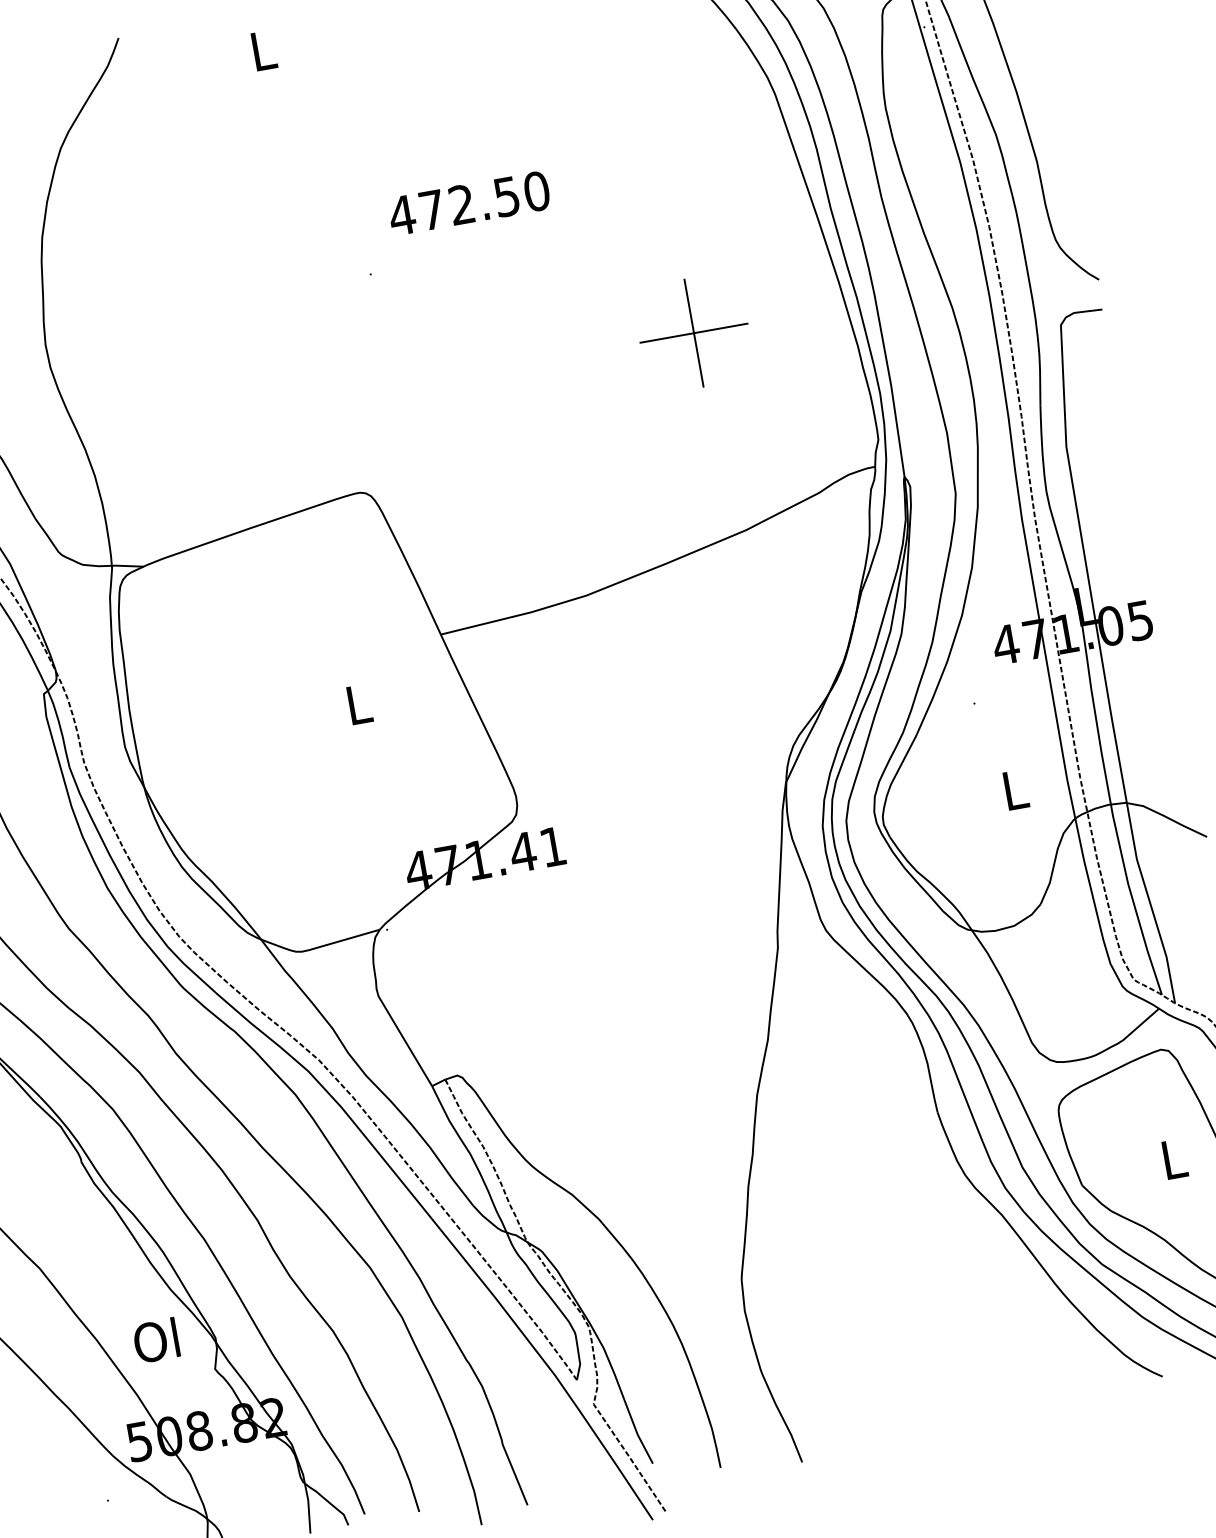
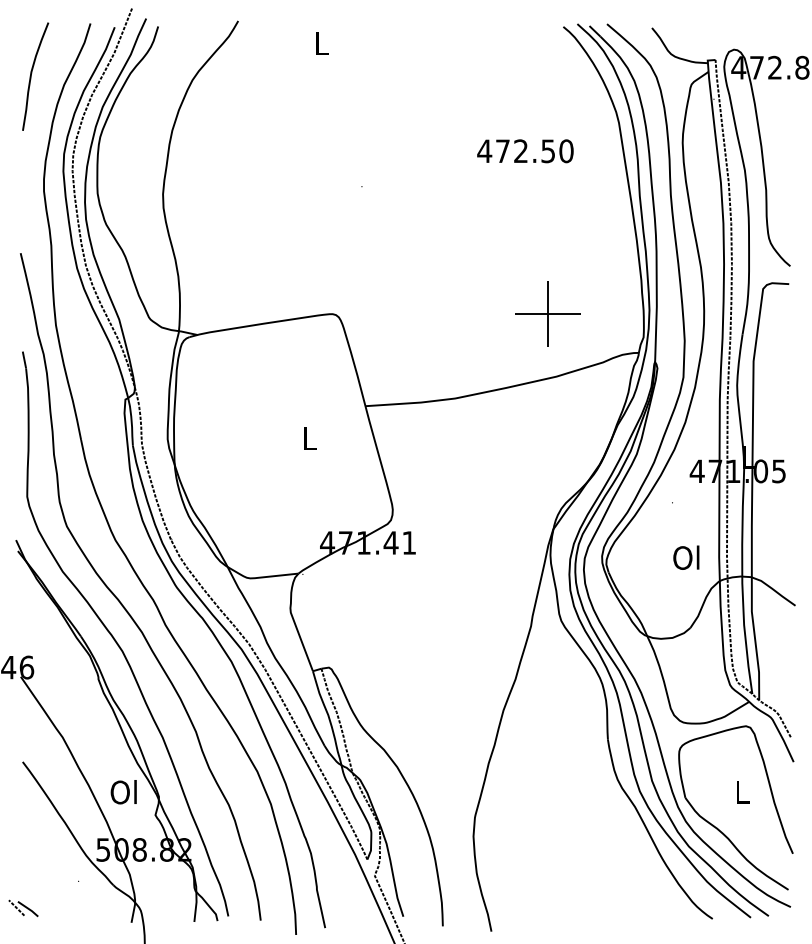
text: (469, 203) -> (525, 151), moved
part: (692, 332) -> (547, 313), moved
text: (1013, 789) -> (686, 557), L -> Ol

